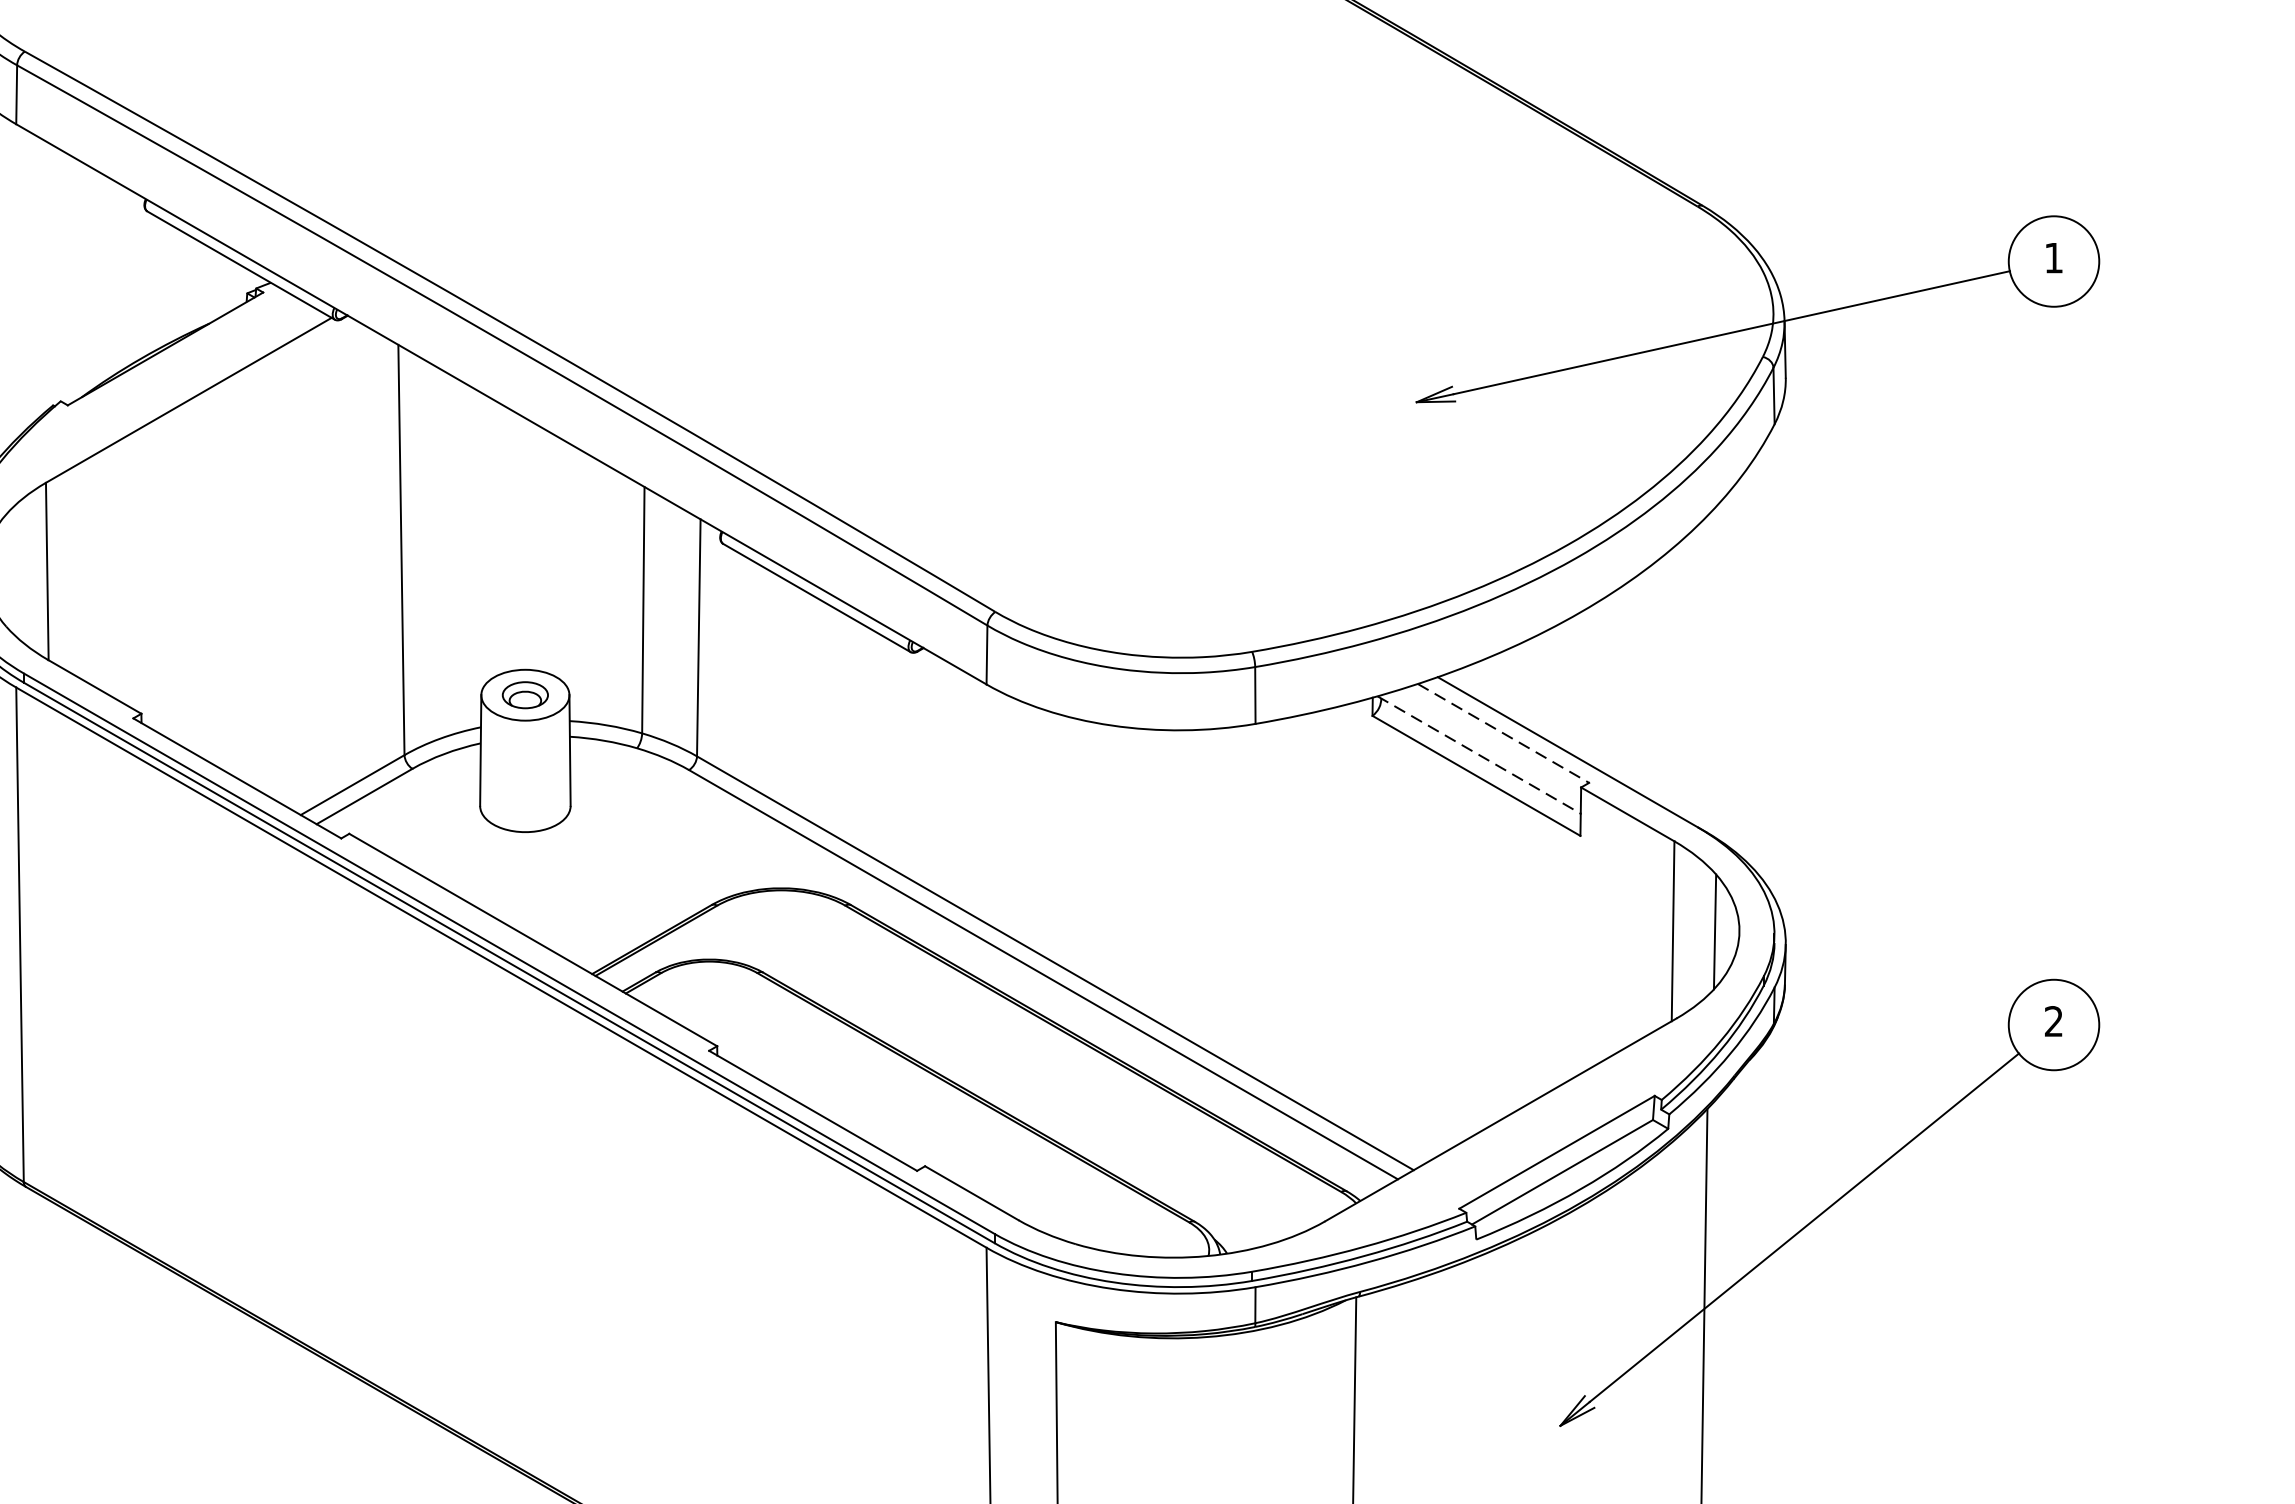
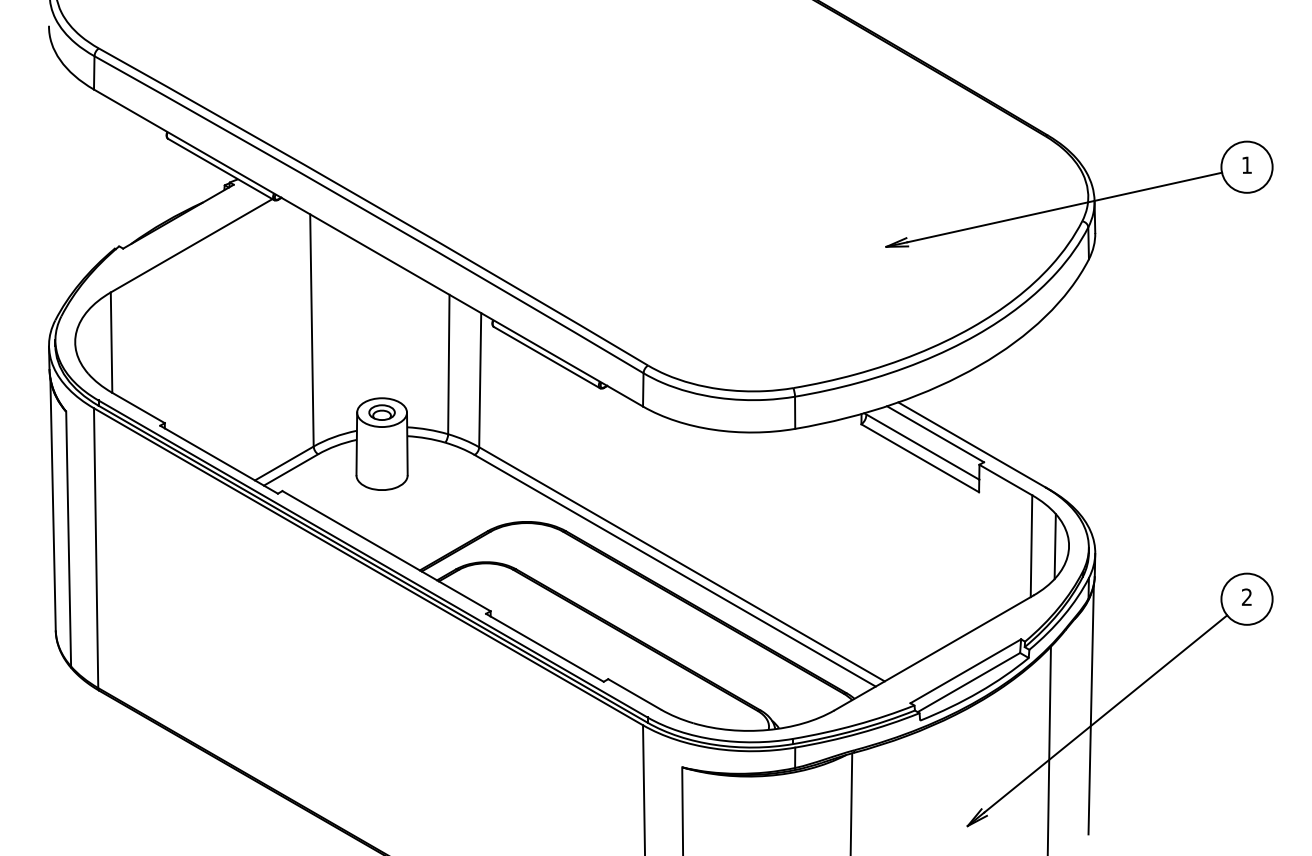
line: (1503, 733) -> (935, 434), dashed -> solid
line: (1480, 755) -> (922, 446), dashed -> solid
line: (1777, 1219) -> (1090, 709), added

